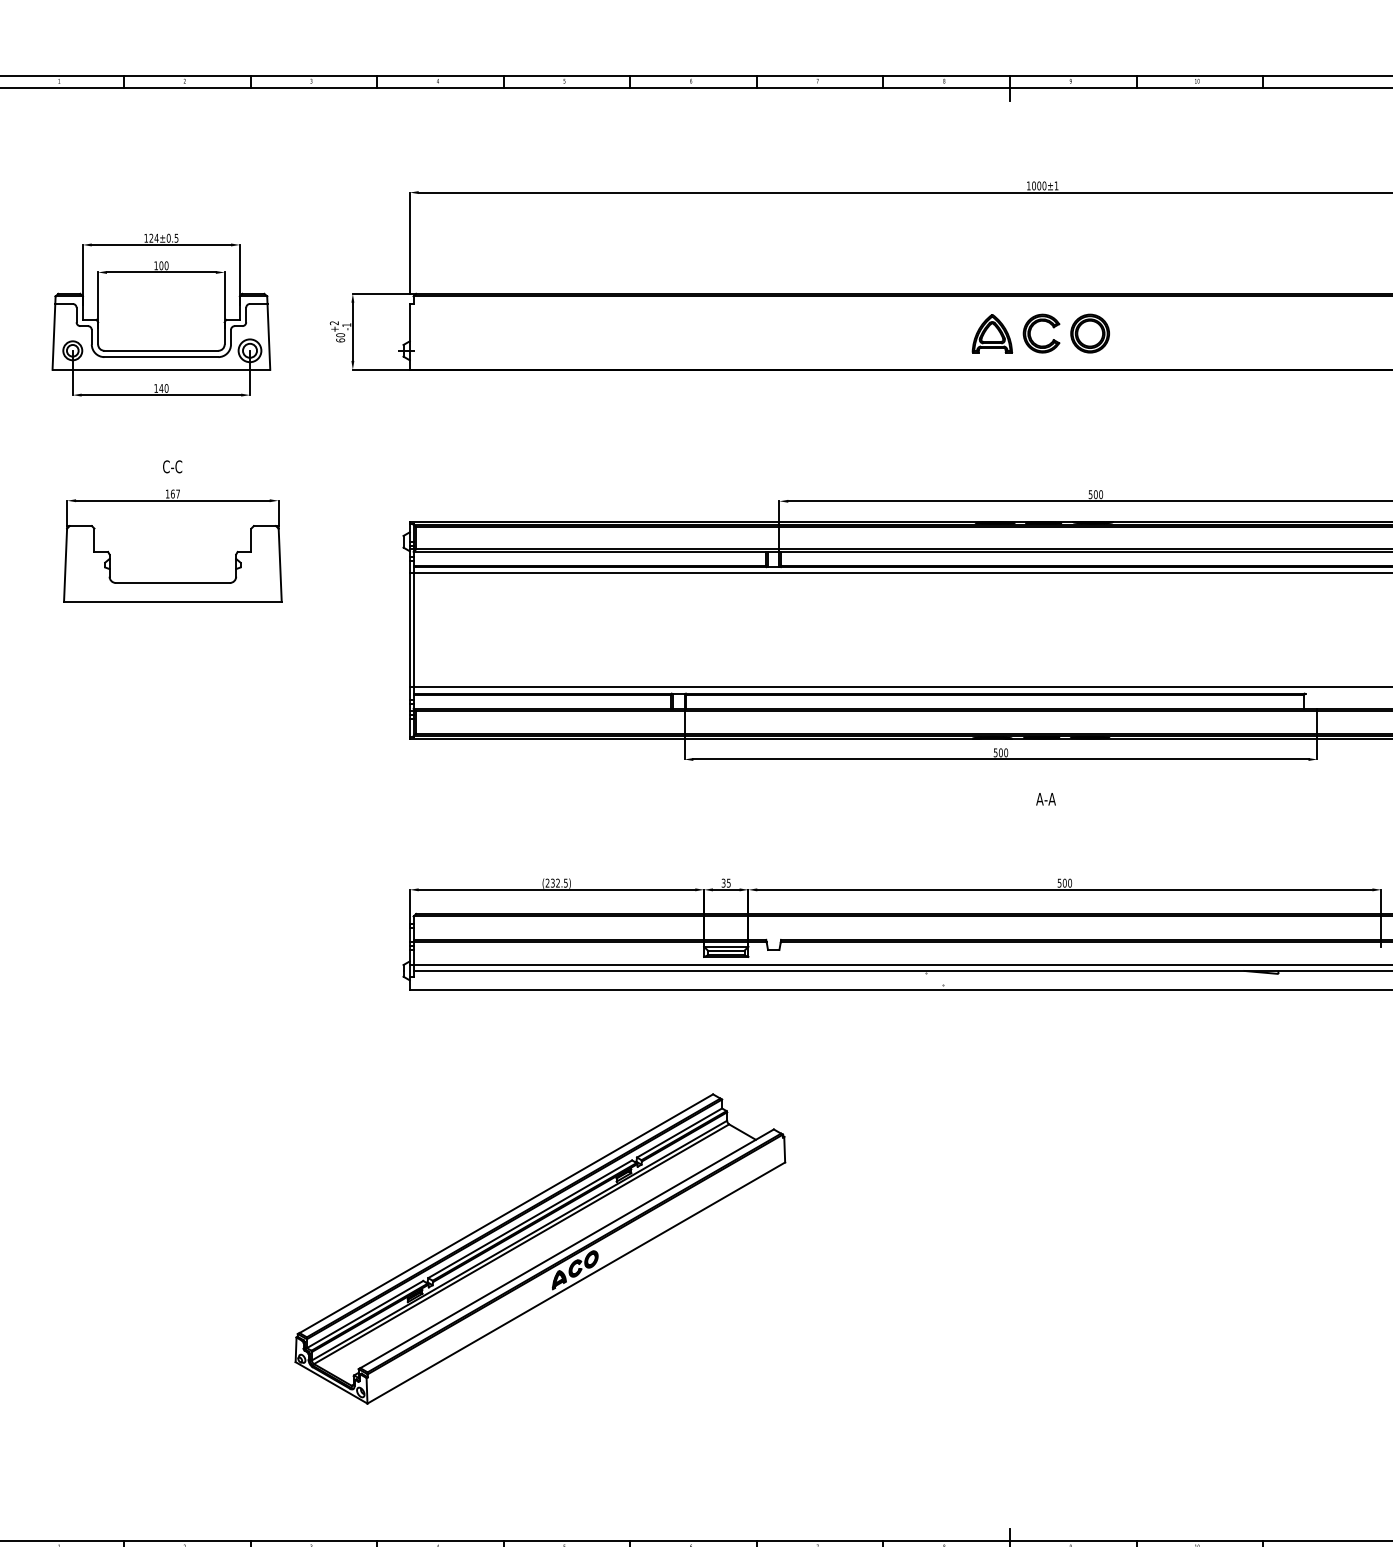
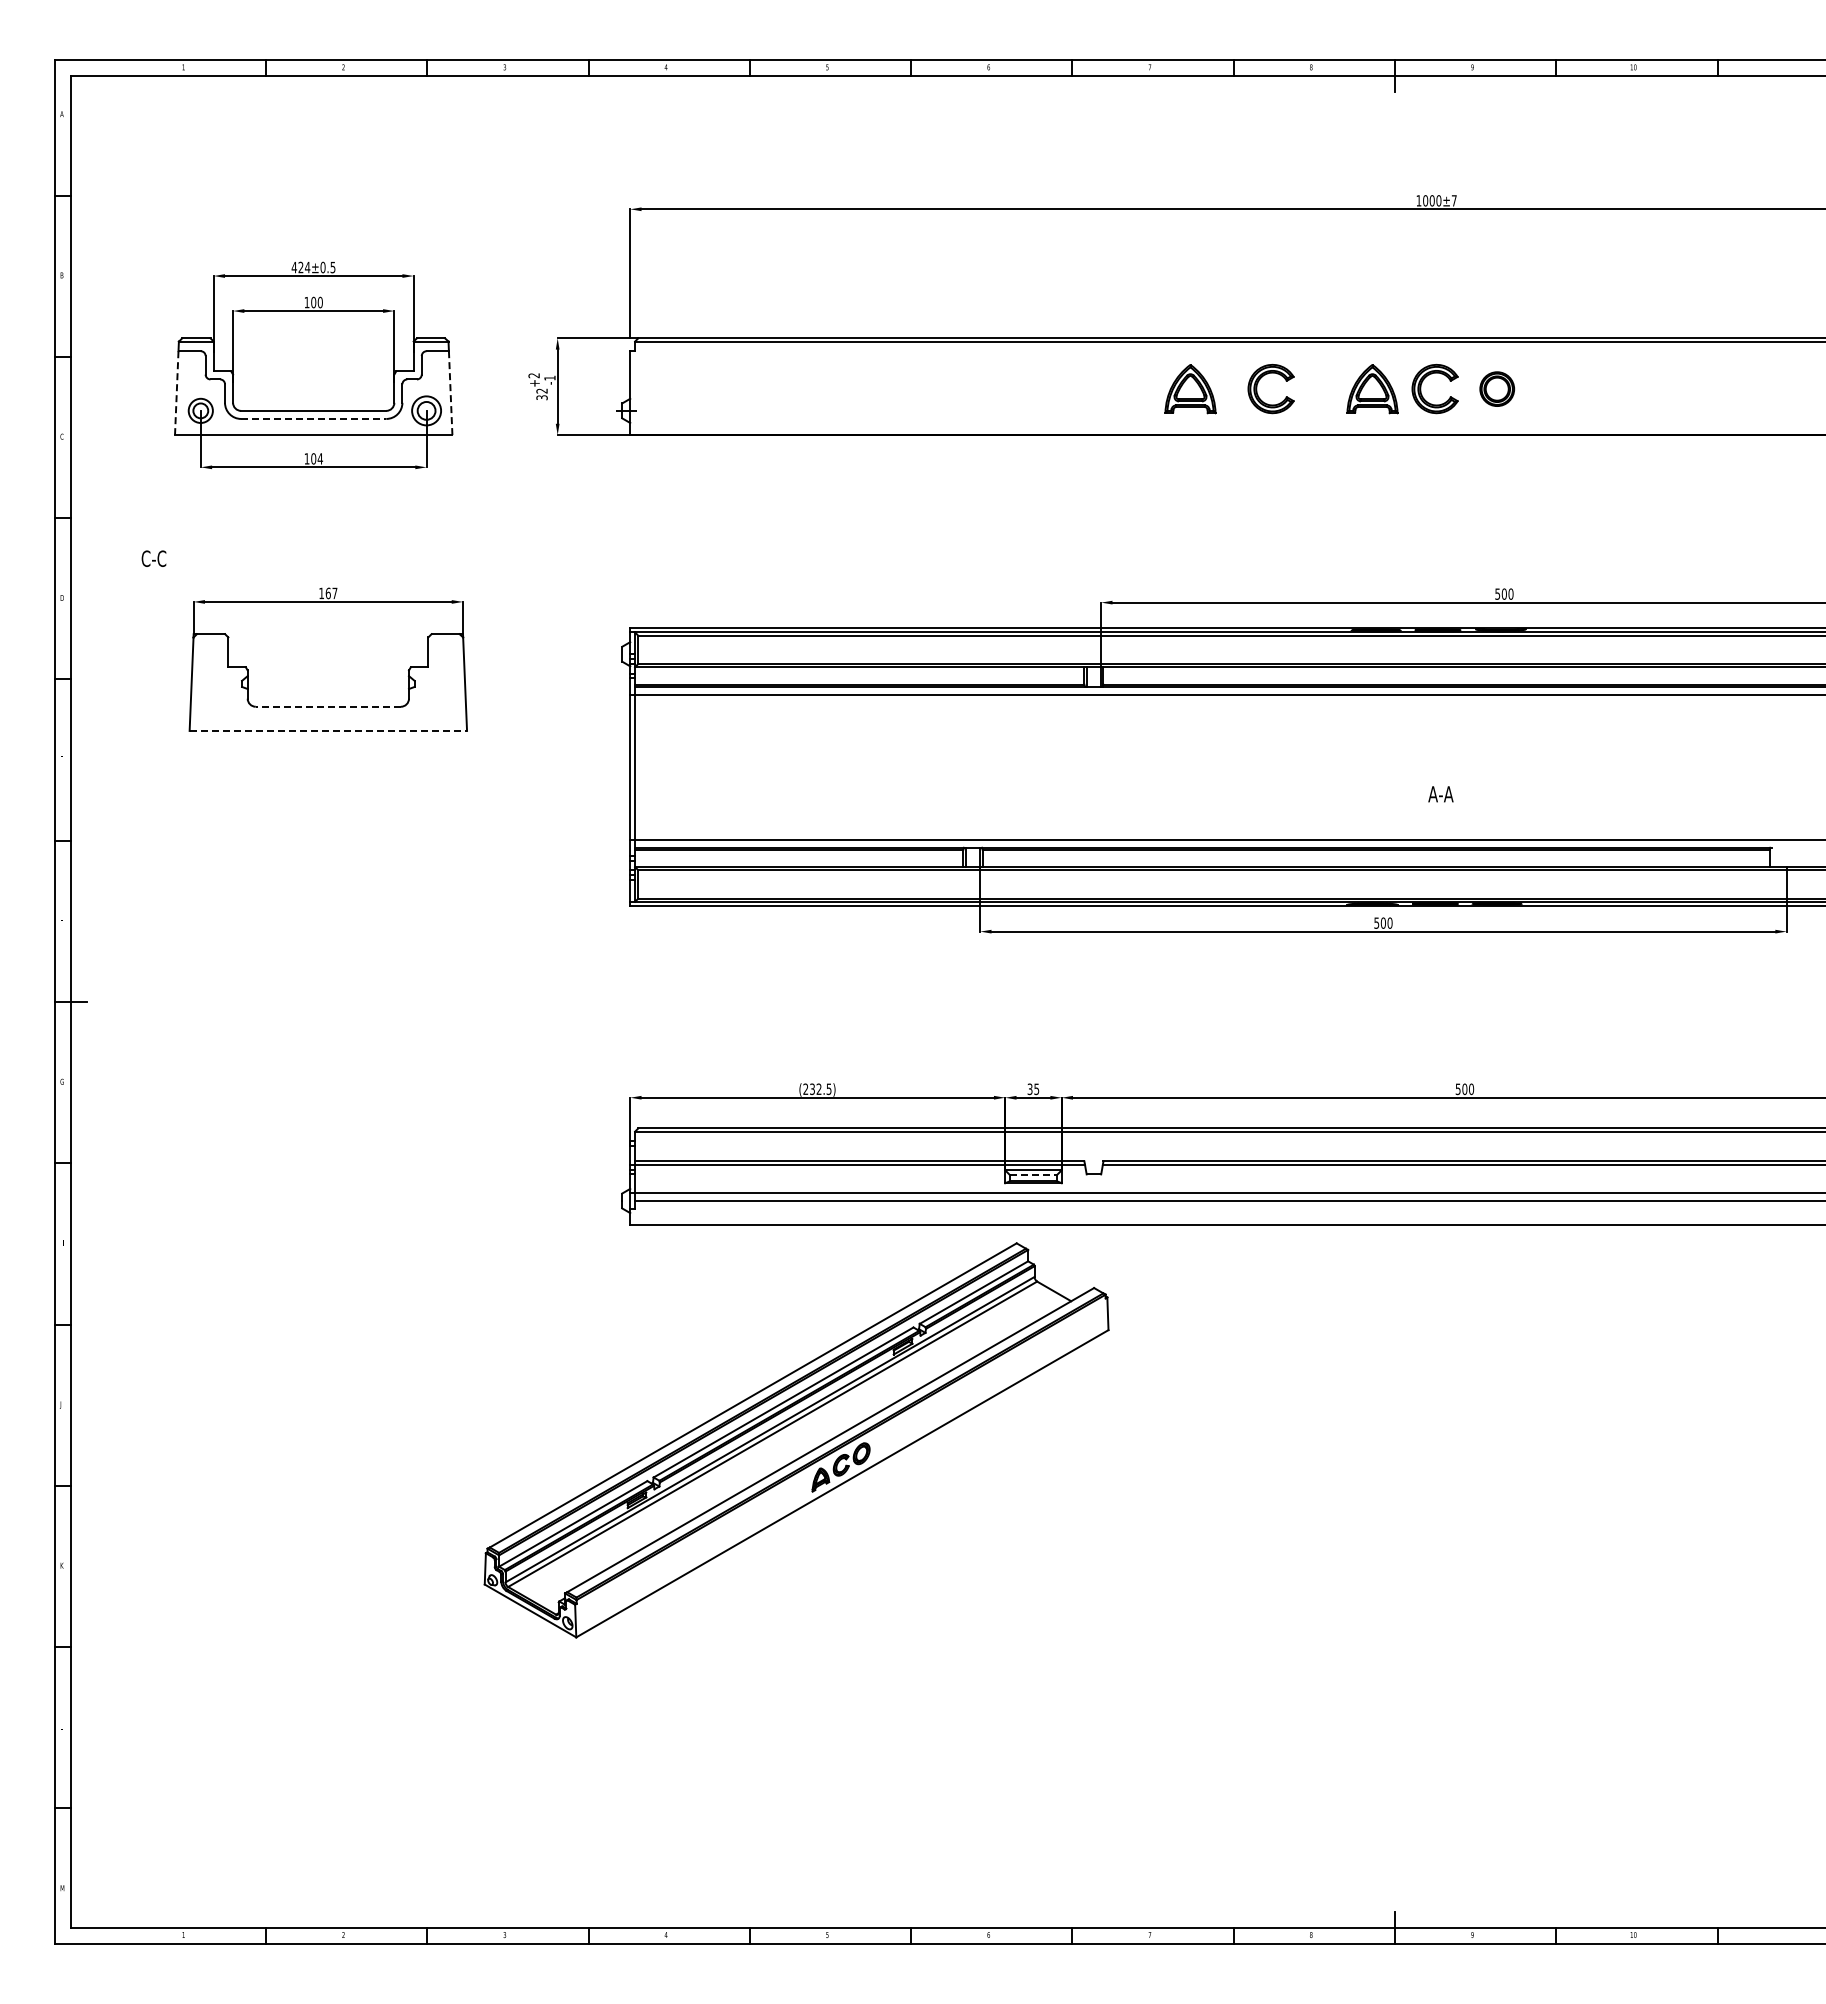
text: (1056, 185) -> (1454, 200), 1000±1 -> 1000±7
text: (146, 238) -> (294, 267), 124±0.5 -> 424±0.5
part: (849, 334) -> (1190, 389), added
part: (902, 334) -> (1257, 389), added
part: (1090, 334) -> (1497, 389), size x0.7
line: (53, 337) -> (176, 393), solid -> dashed
line: (268, 337) -> (450, 393), solid -> dashed
text: (340, 337) -> (541, 394), 60 -> 32
line: (161, 356) -> (313, 418), solid -> dashed
text: (164, 388) -> (317, 458), 140 -> 104
text: (172, 466) -> (153, 558), moved
line: (173, 582) -> (328, 706), solid -> dashed
line: (173, 601) -> (328, 730), solid -> dashed
text: (1045, 799) -> (1440, 794), moved
line: (726, 950) -> (1033, 1175), solid -> dashed
hatch: (1102, 977) -> (1512, 1209), removed
part: (540, 1249) -> (796, 1440), moved

